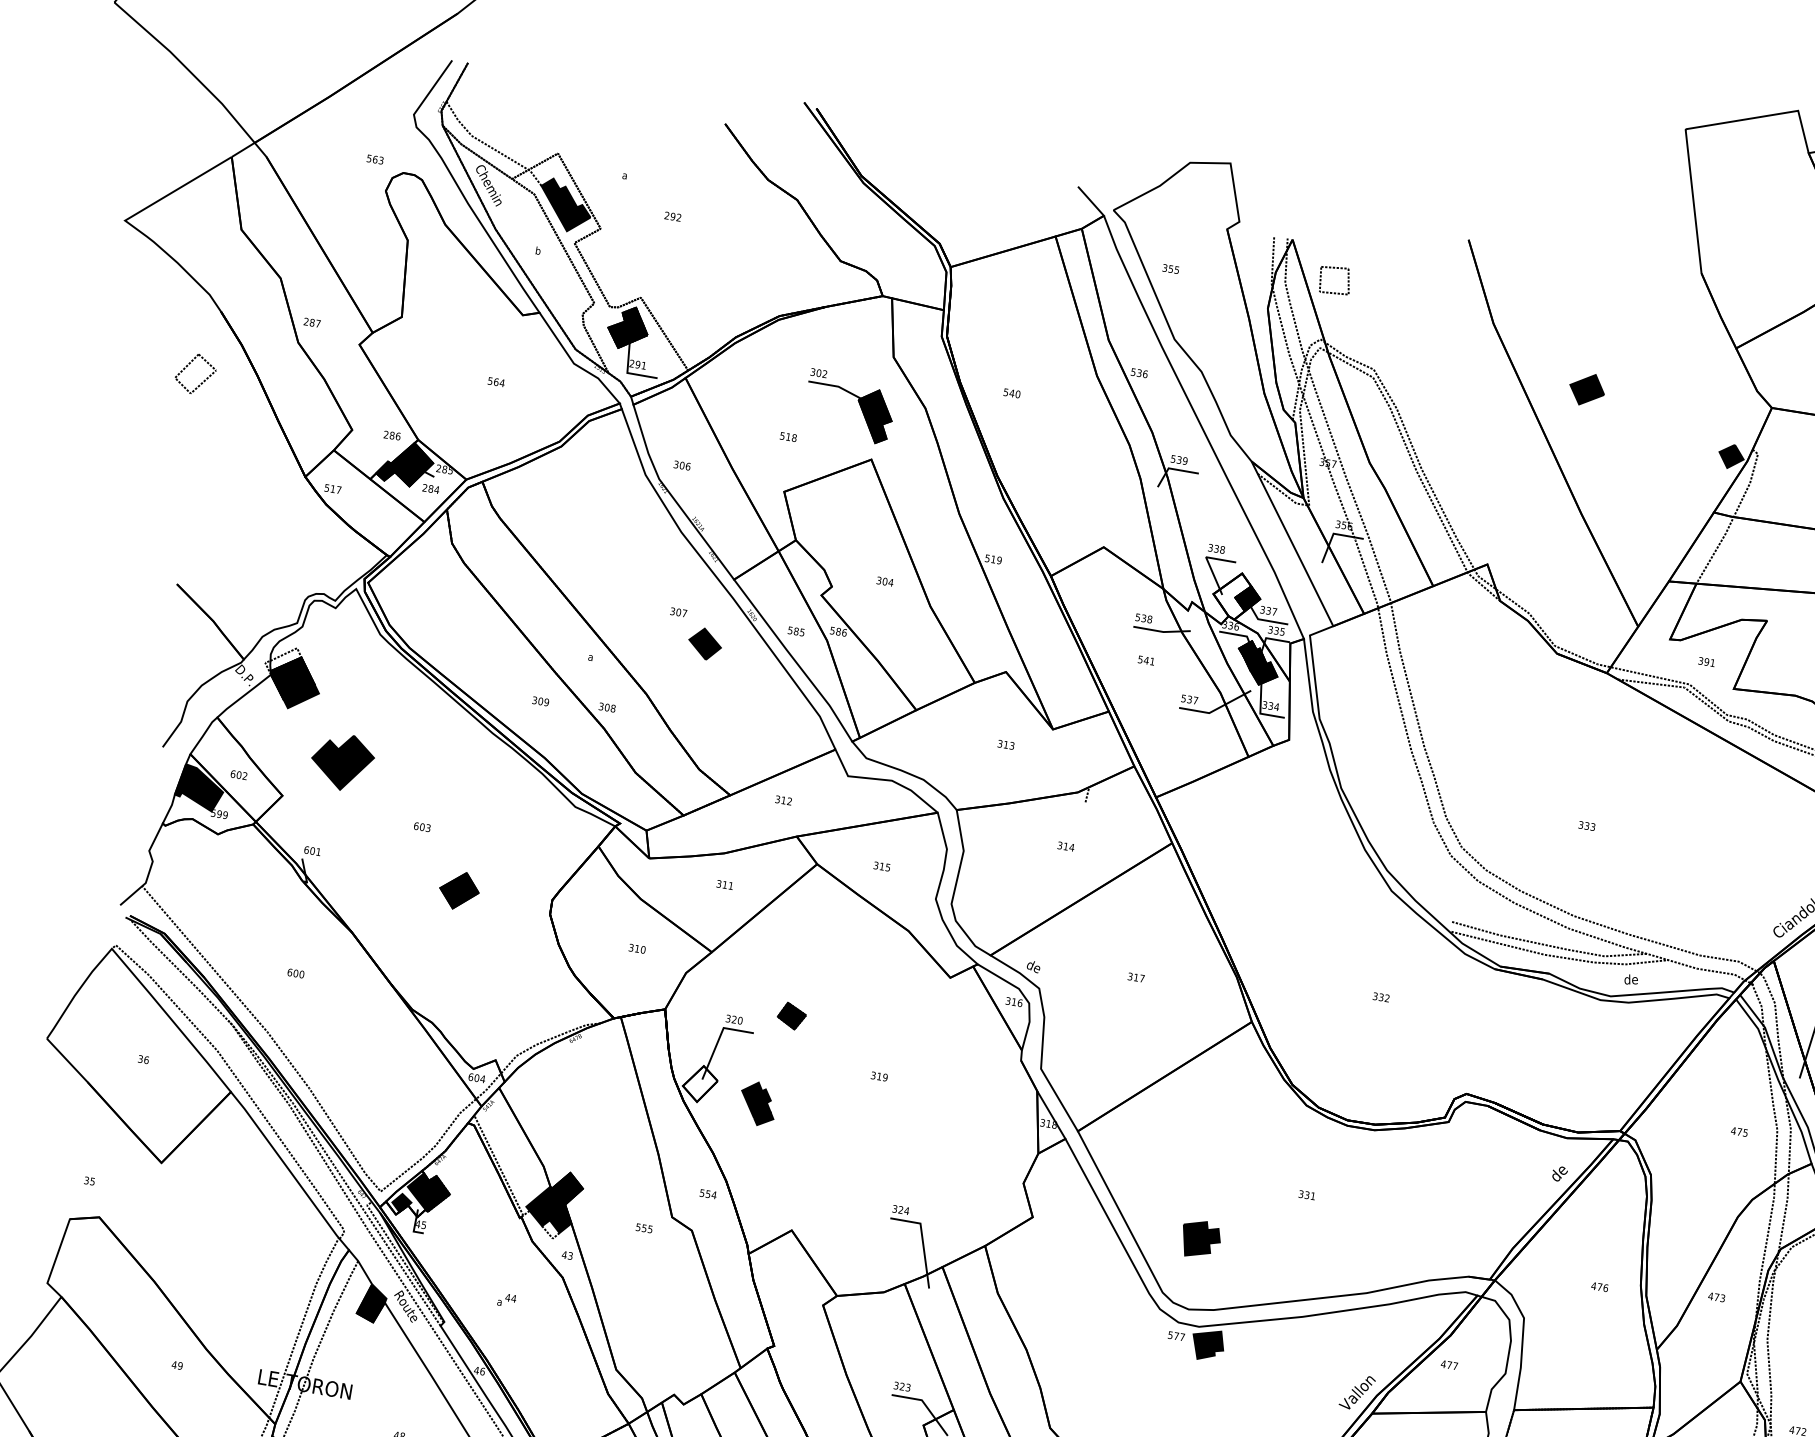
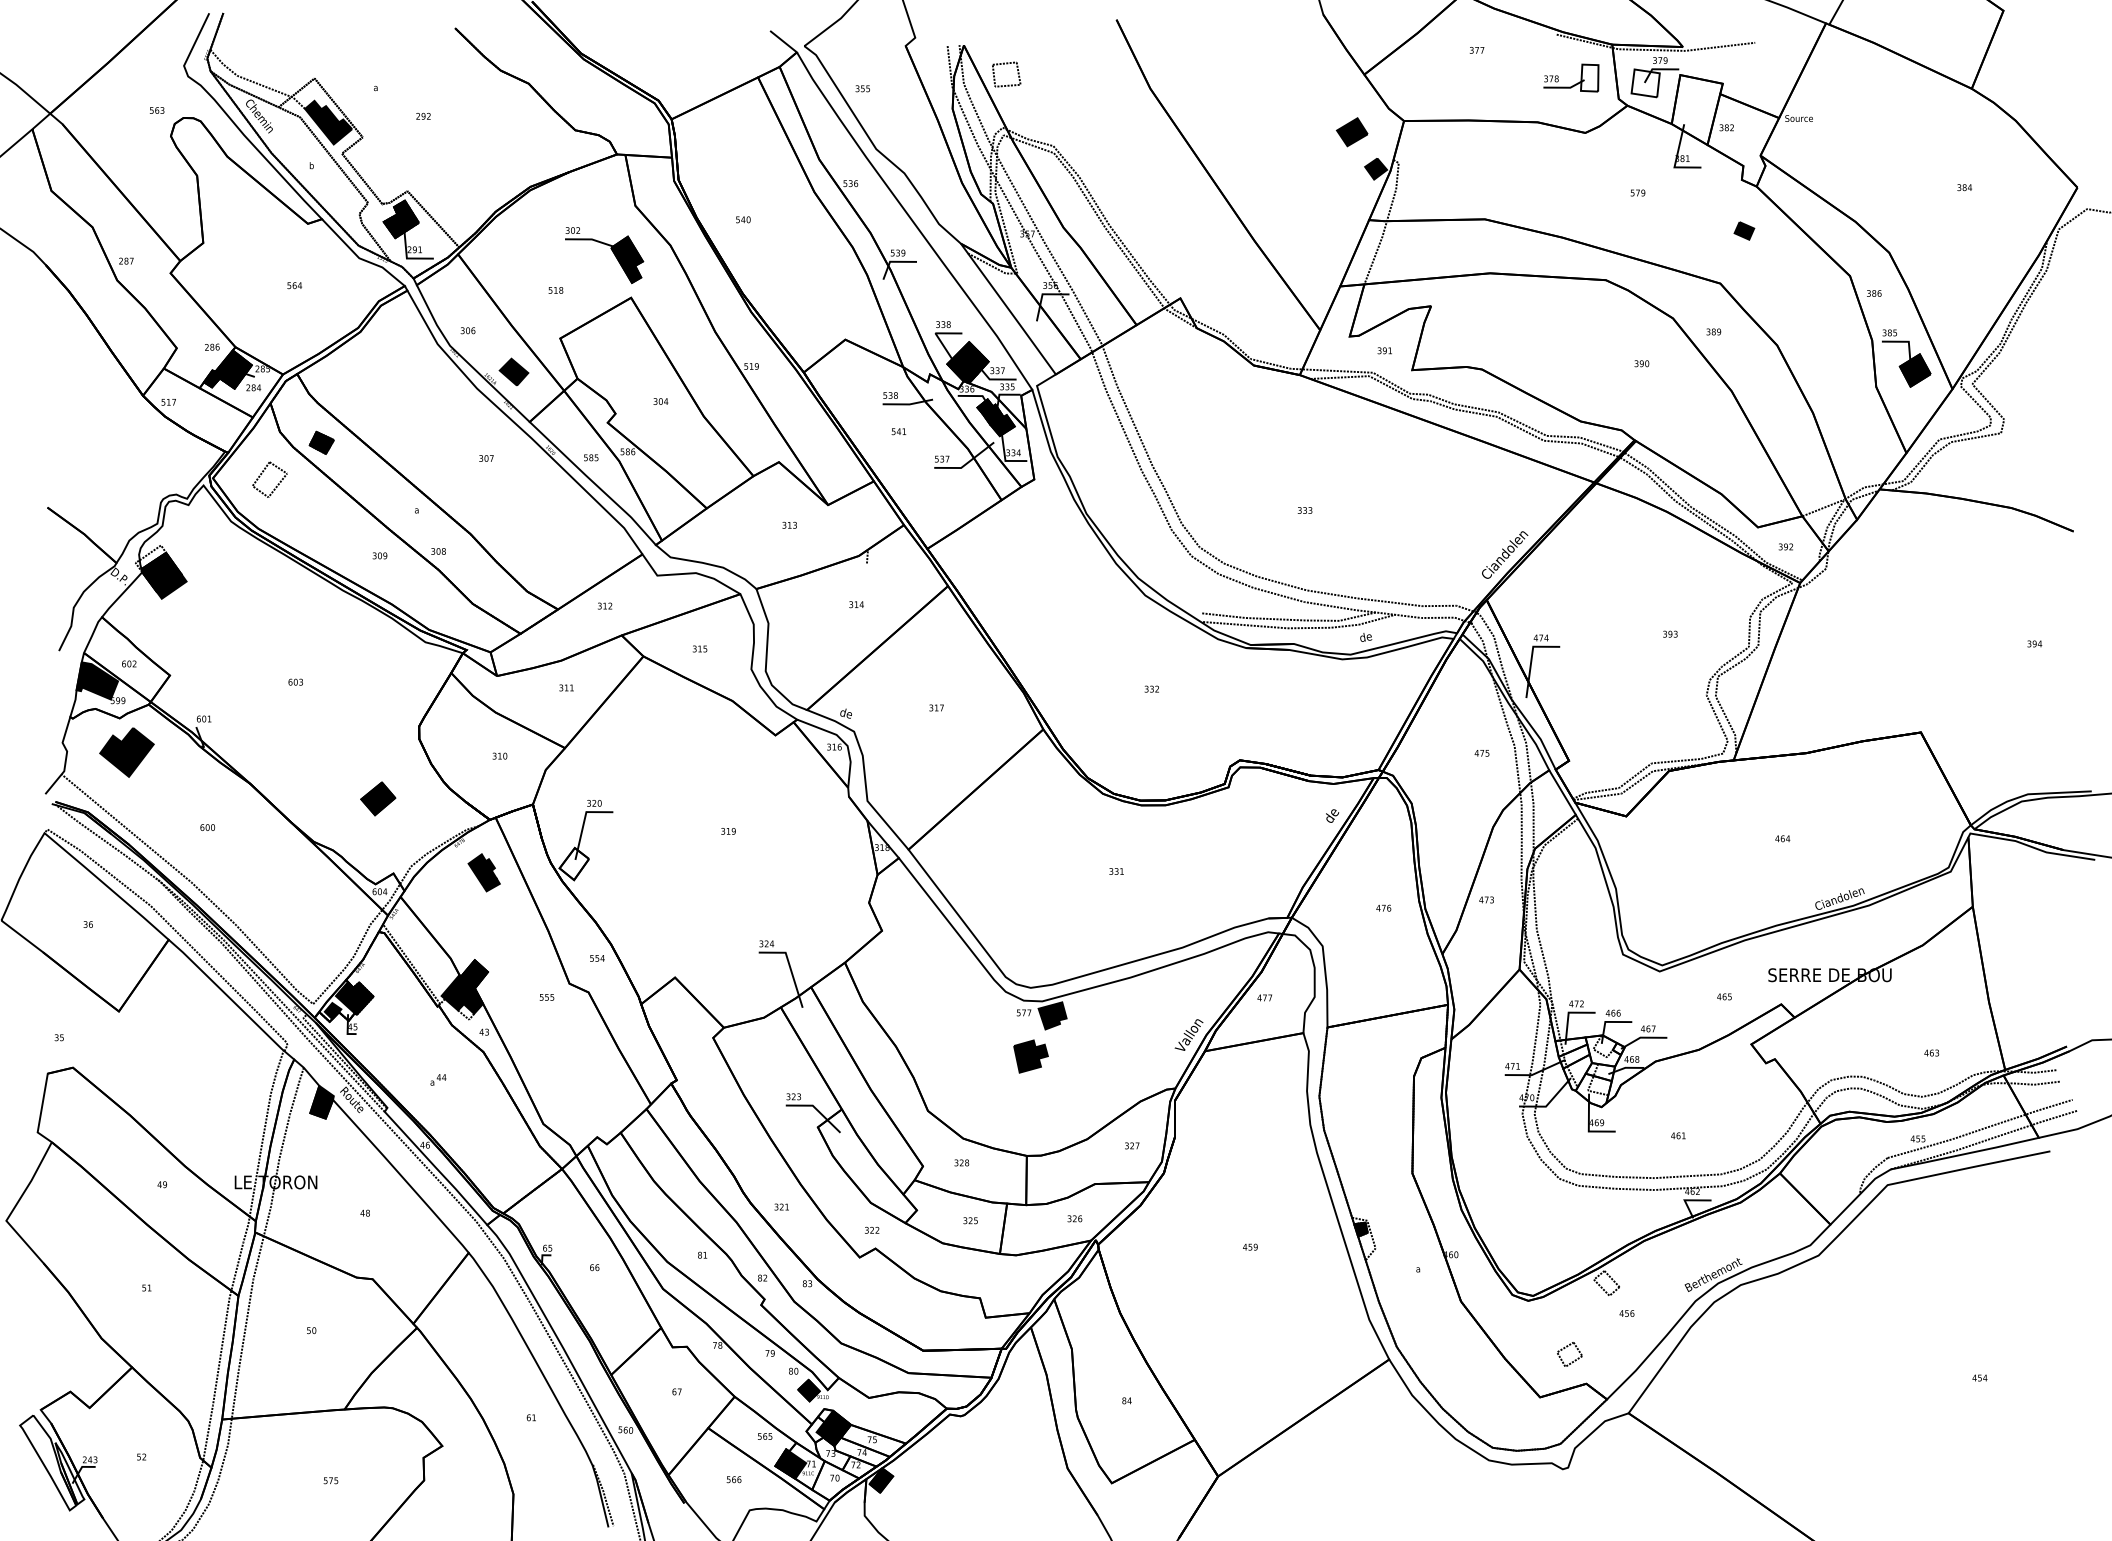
part: (195, 373) -> (269, 479), moved
part: (1587, 389) -> (1352, 132), moved
fill: (1230, 595) -> (962, 362), added
part: (704, 643) -> (513, 371), moved
part: (341, 761) -> (126, 752), moved
part: (459, 890) -> (378, 798), moved
part: (791, 1015) -> (321, 442), moved
part: (757, 1103) -> (483, 872), moved
part: (1200, 1239) -> (1030, 1056), moved

